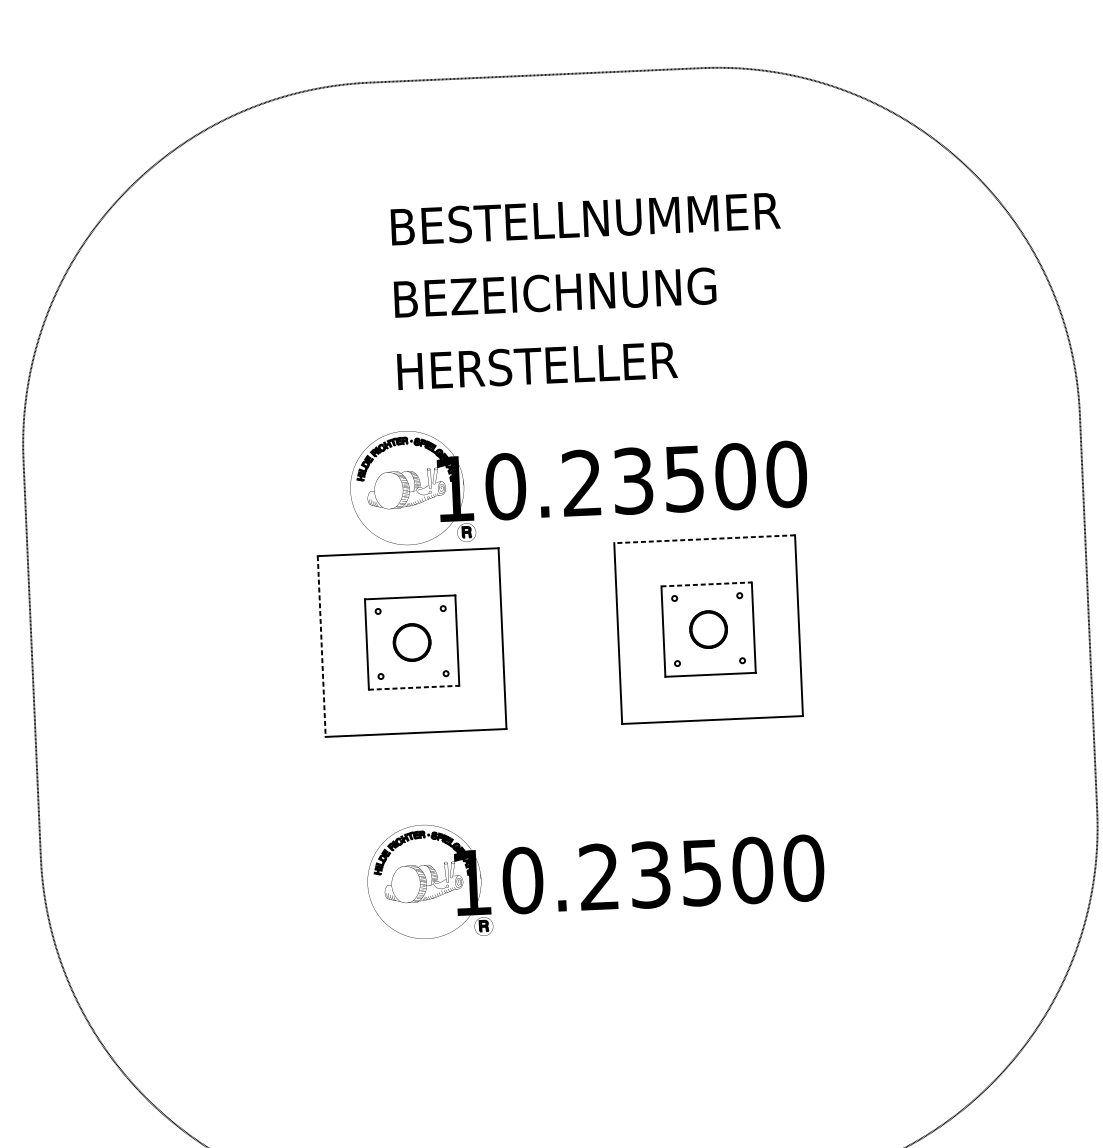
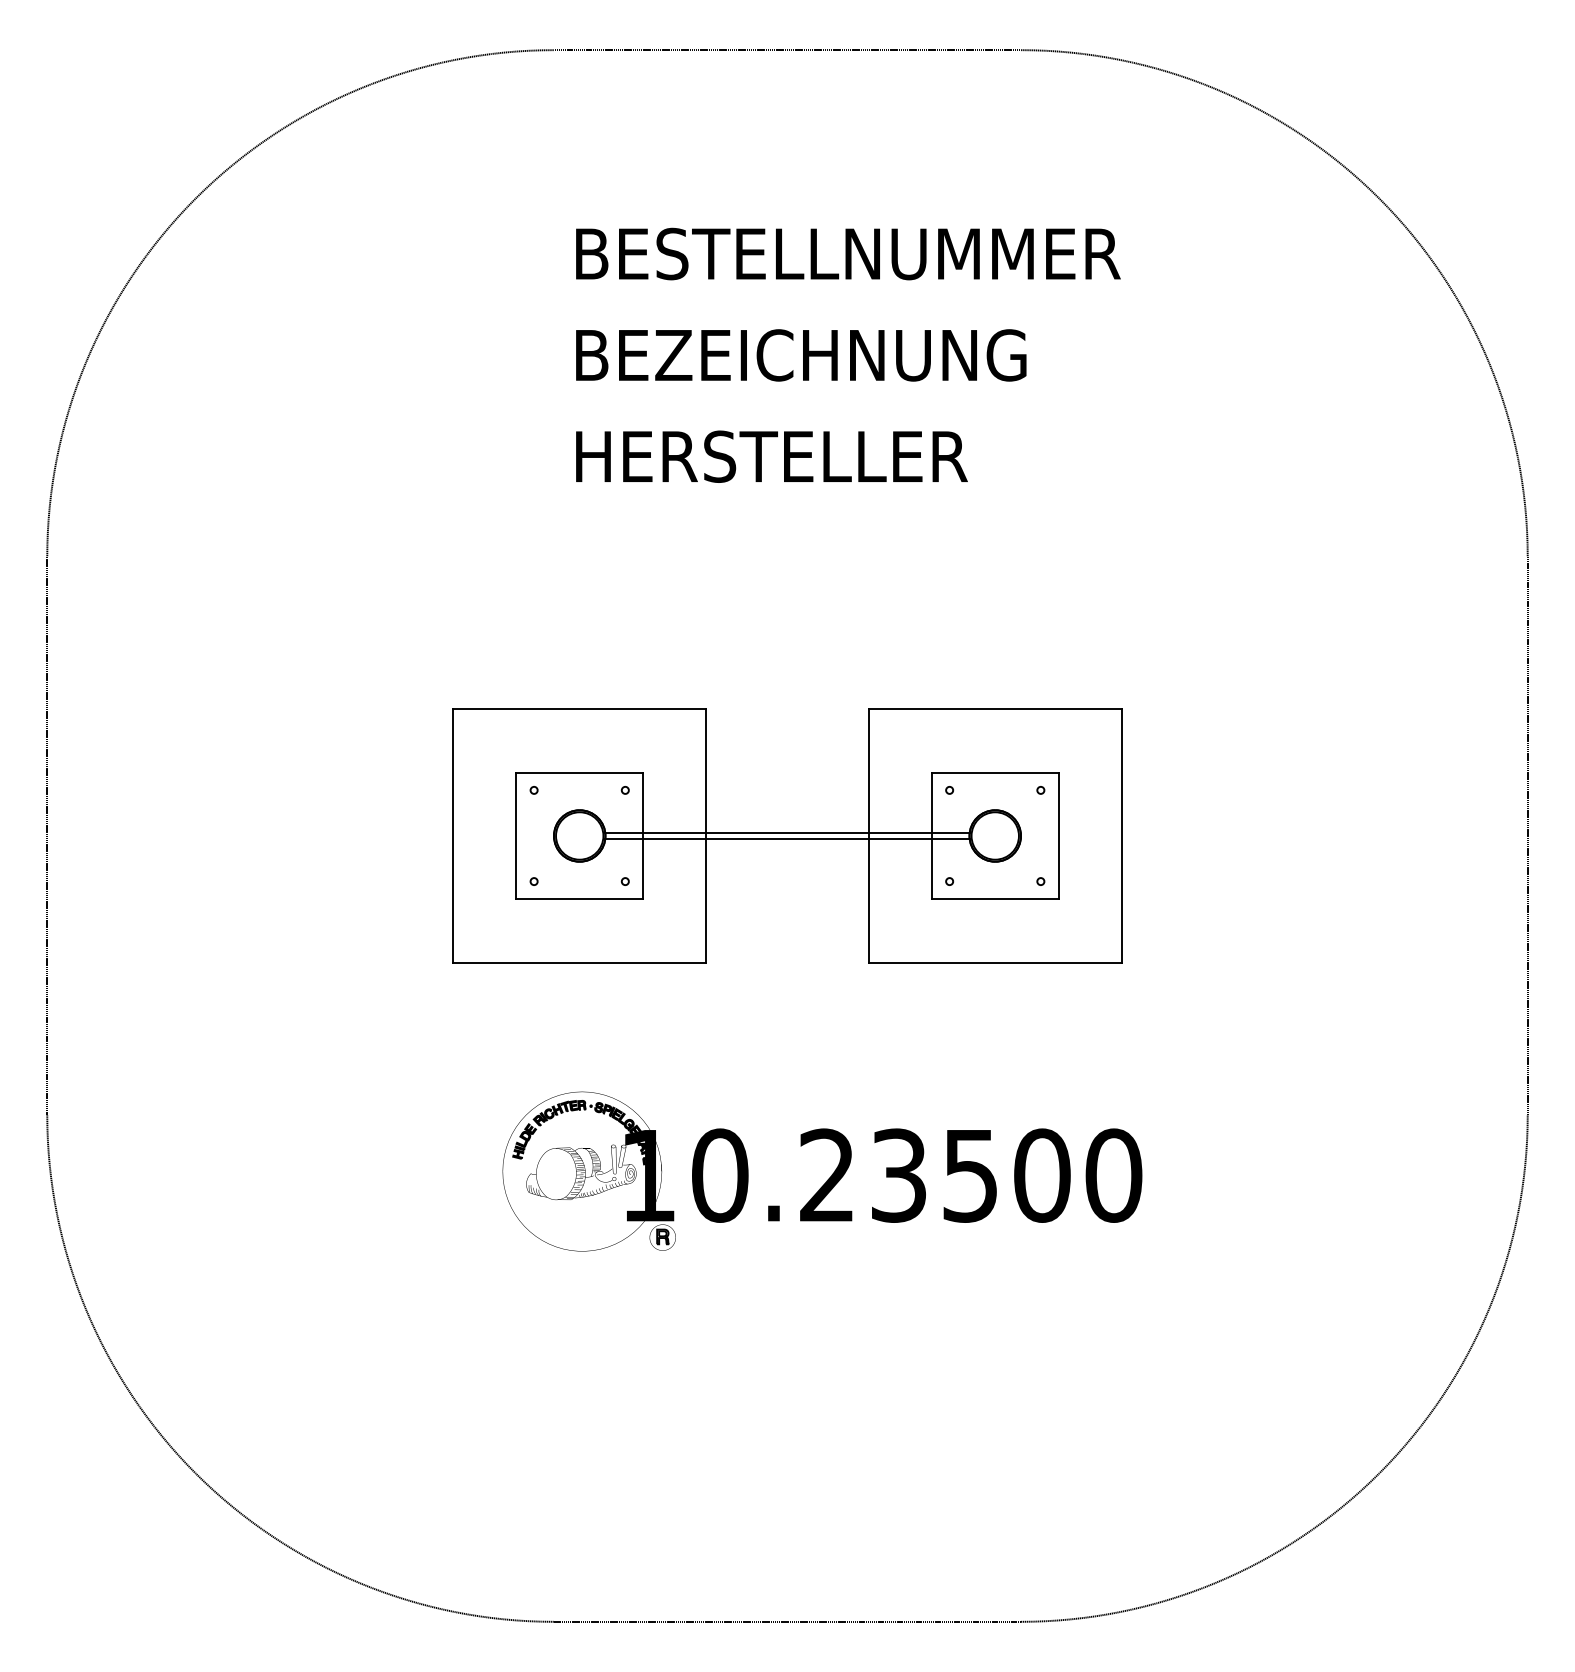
part: (583, 484) -> (829, 625), removed
line: (704, 539) -> (995, 709), dashed -> solid
line: (706, 584) -> (995, 772), dashed -> solid
line: (560, 634) -> (787, 833), added
line: (560, 637) -> (787, 838), added
line: (322, 646) -> (453, 836), dashed -> solid
line: (414, 687) -> (580, 899), dashed -> solid

